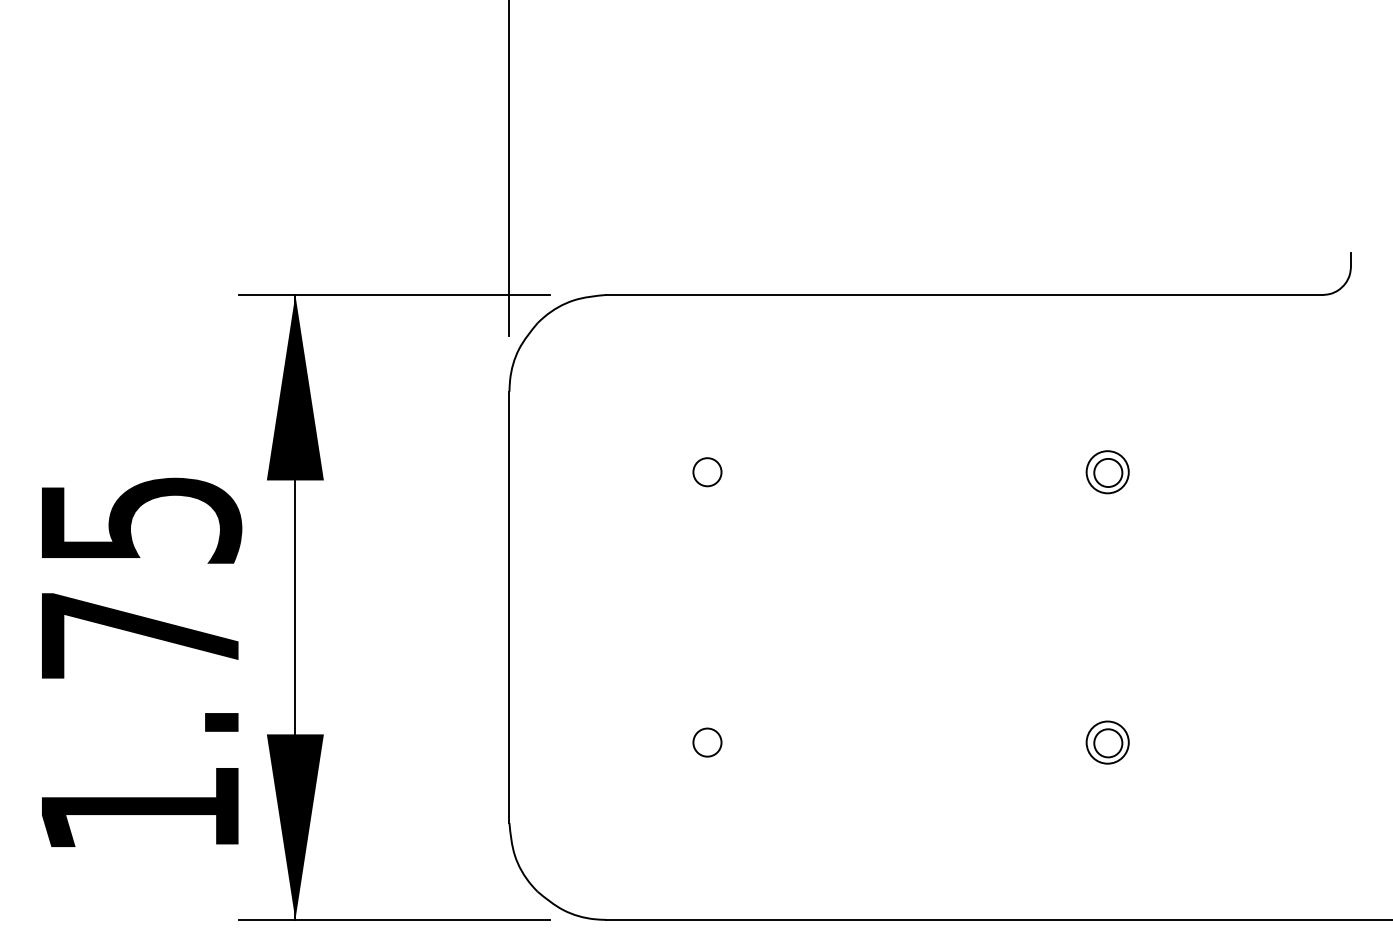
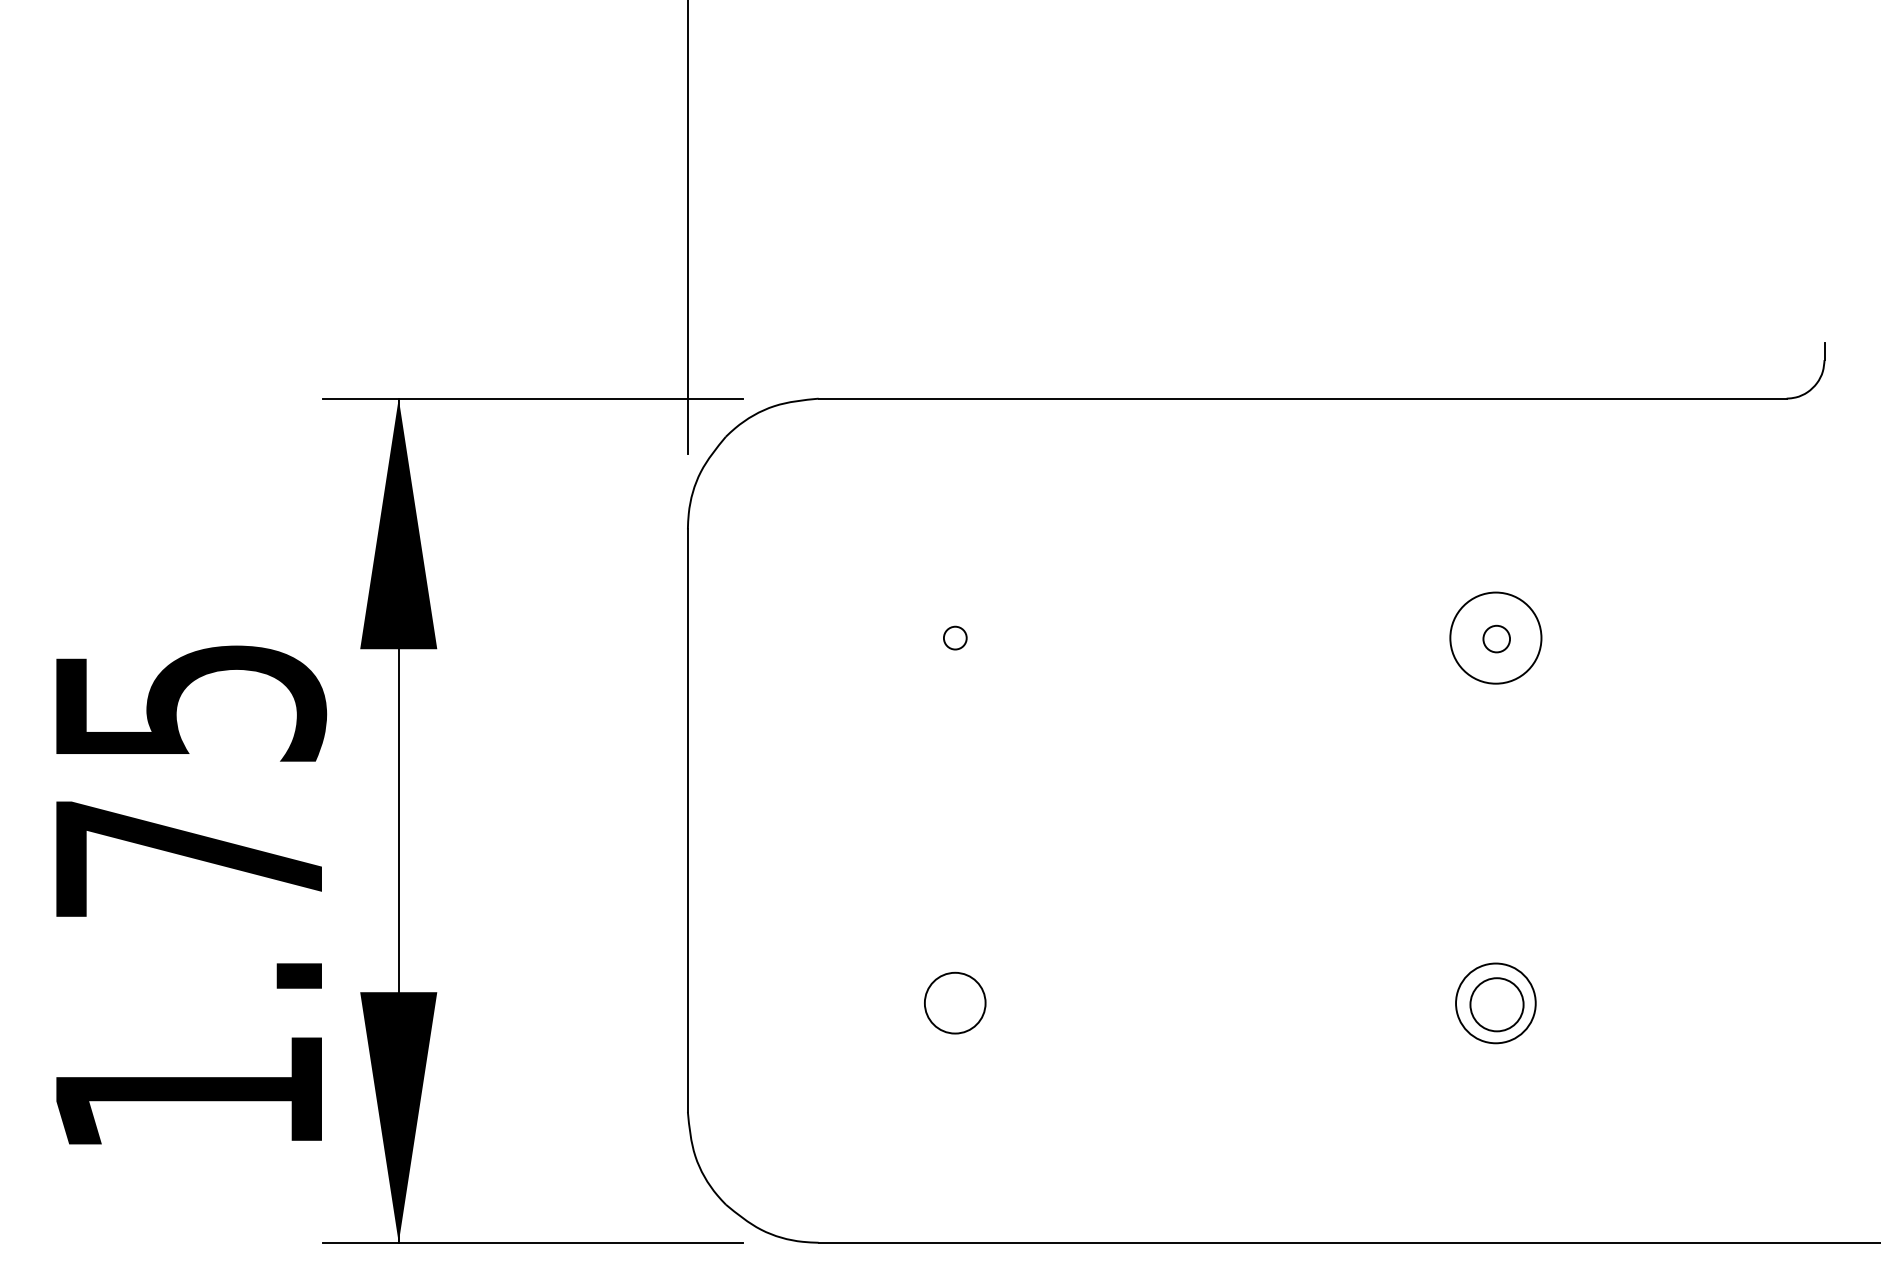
circle: (1107, 471) -> (1495, 637), size x1.6
circle: (707, 472) -> (955, 638), size x0.6
circle: (1108, 473) -> (1496, 639), size x0.7
circle: (707, 742) -> (955, 1003), size x1.6
part: (1107, 742) -> (1495, 1002), size x1.4

